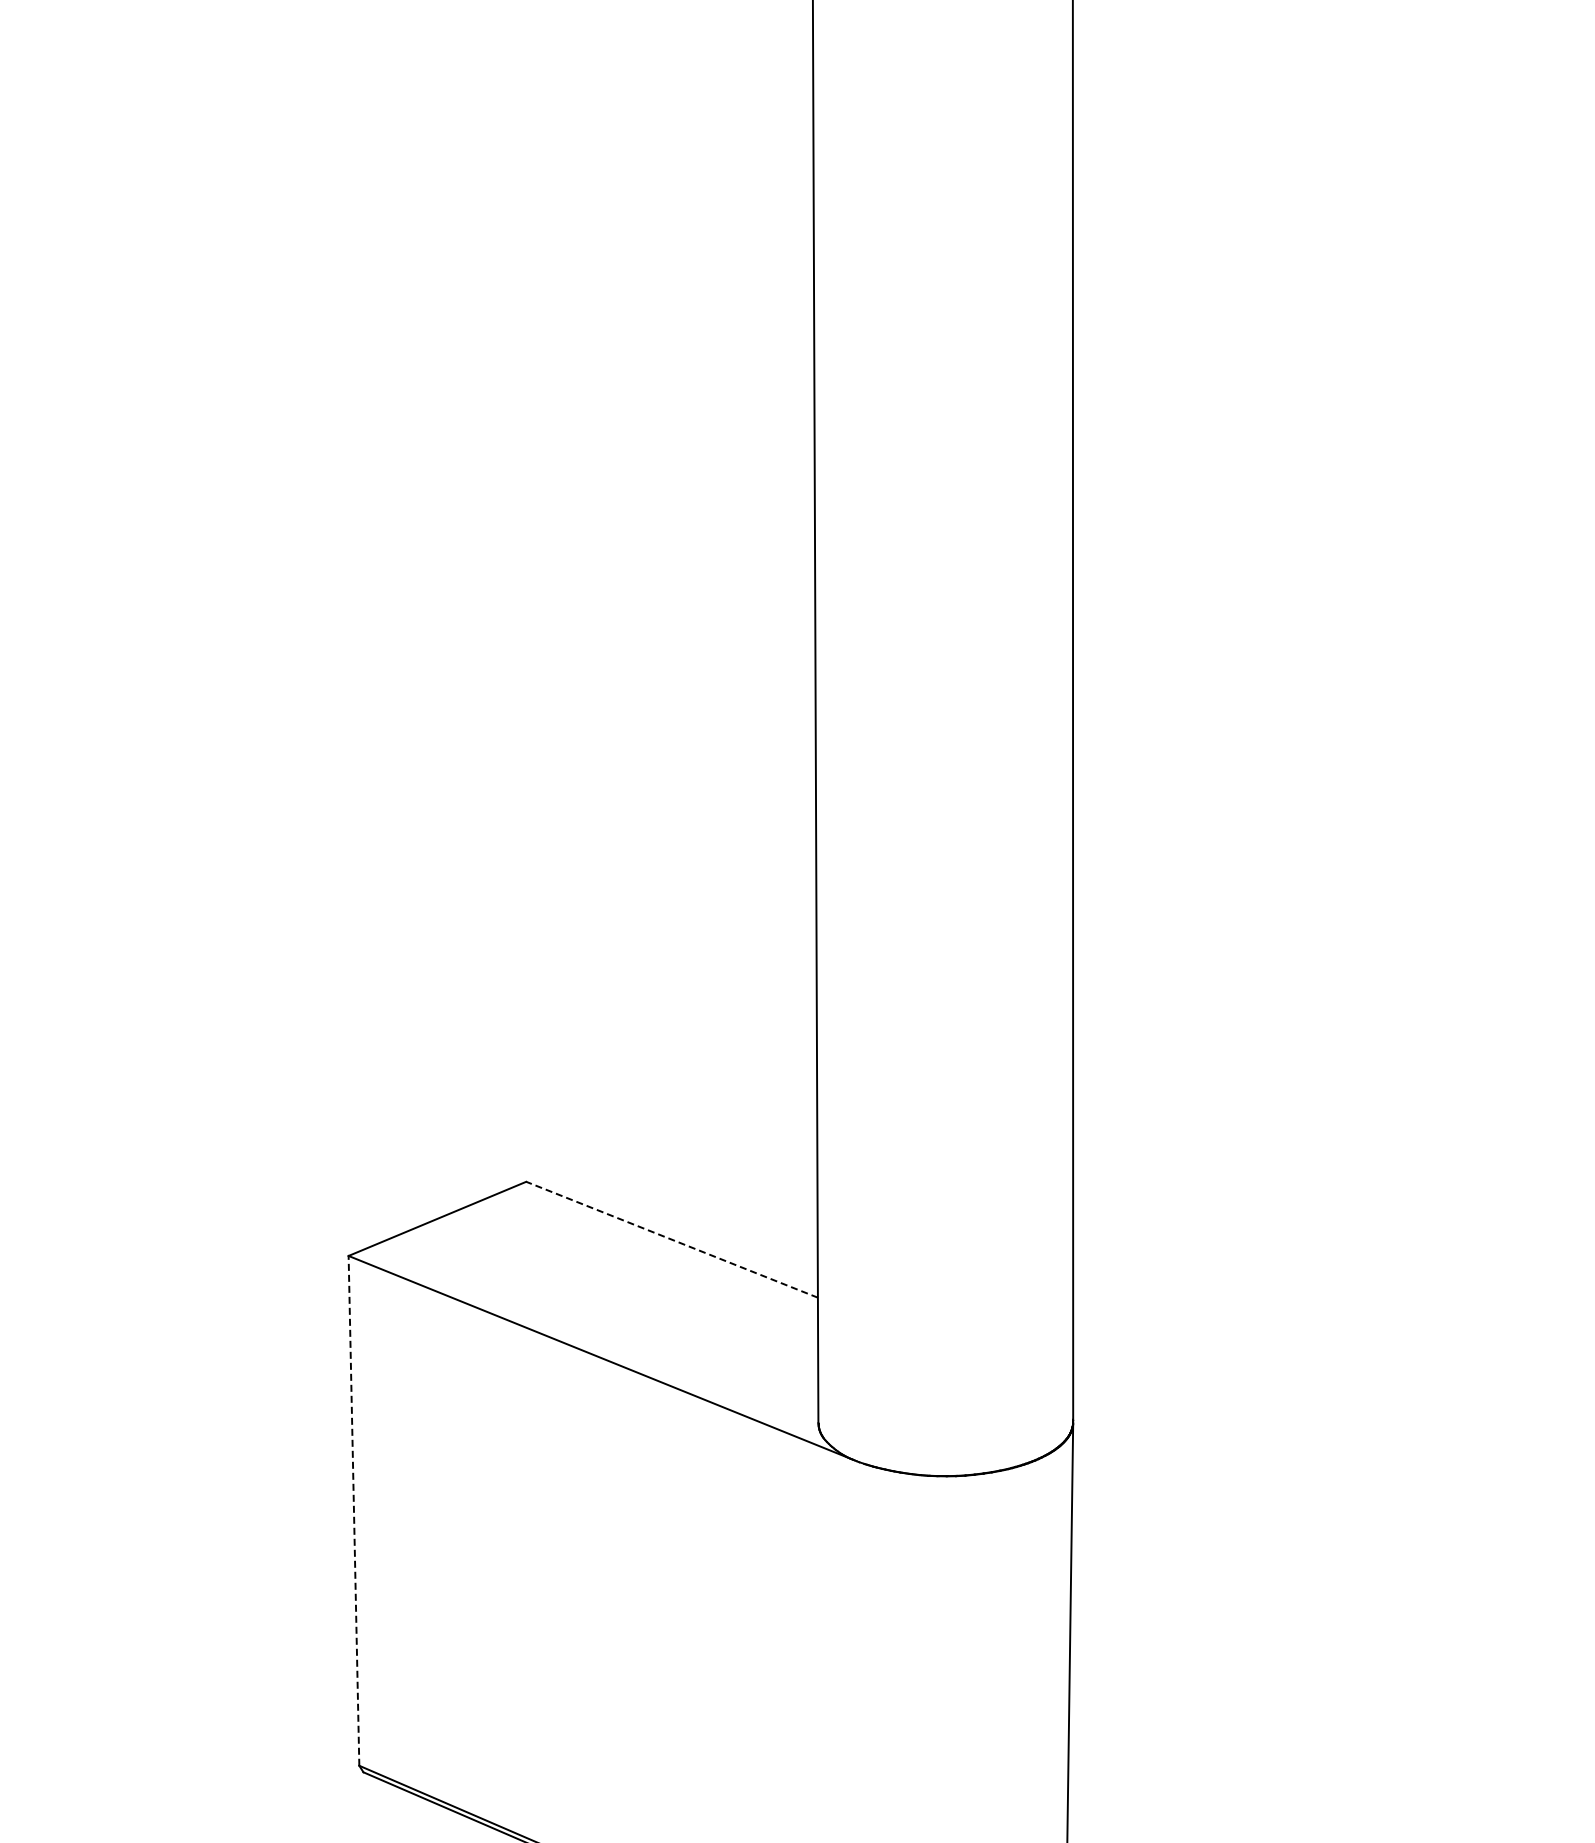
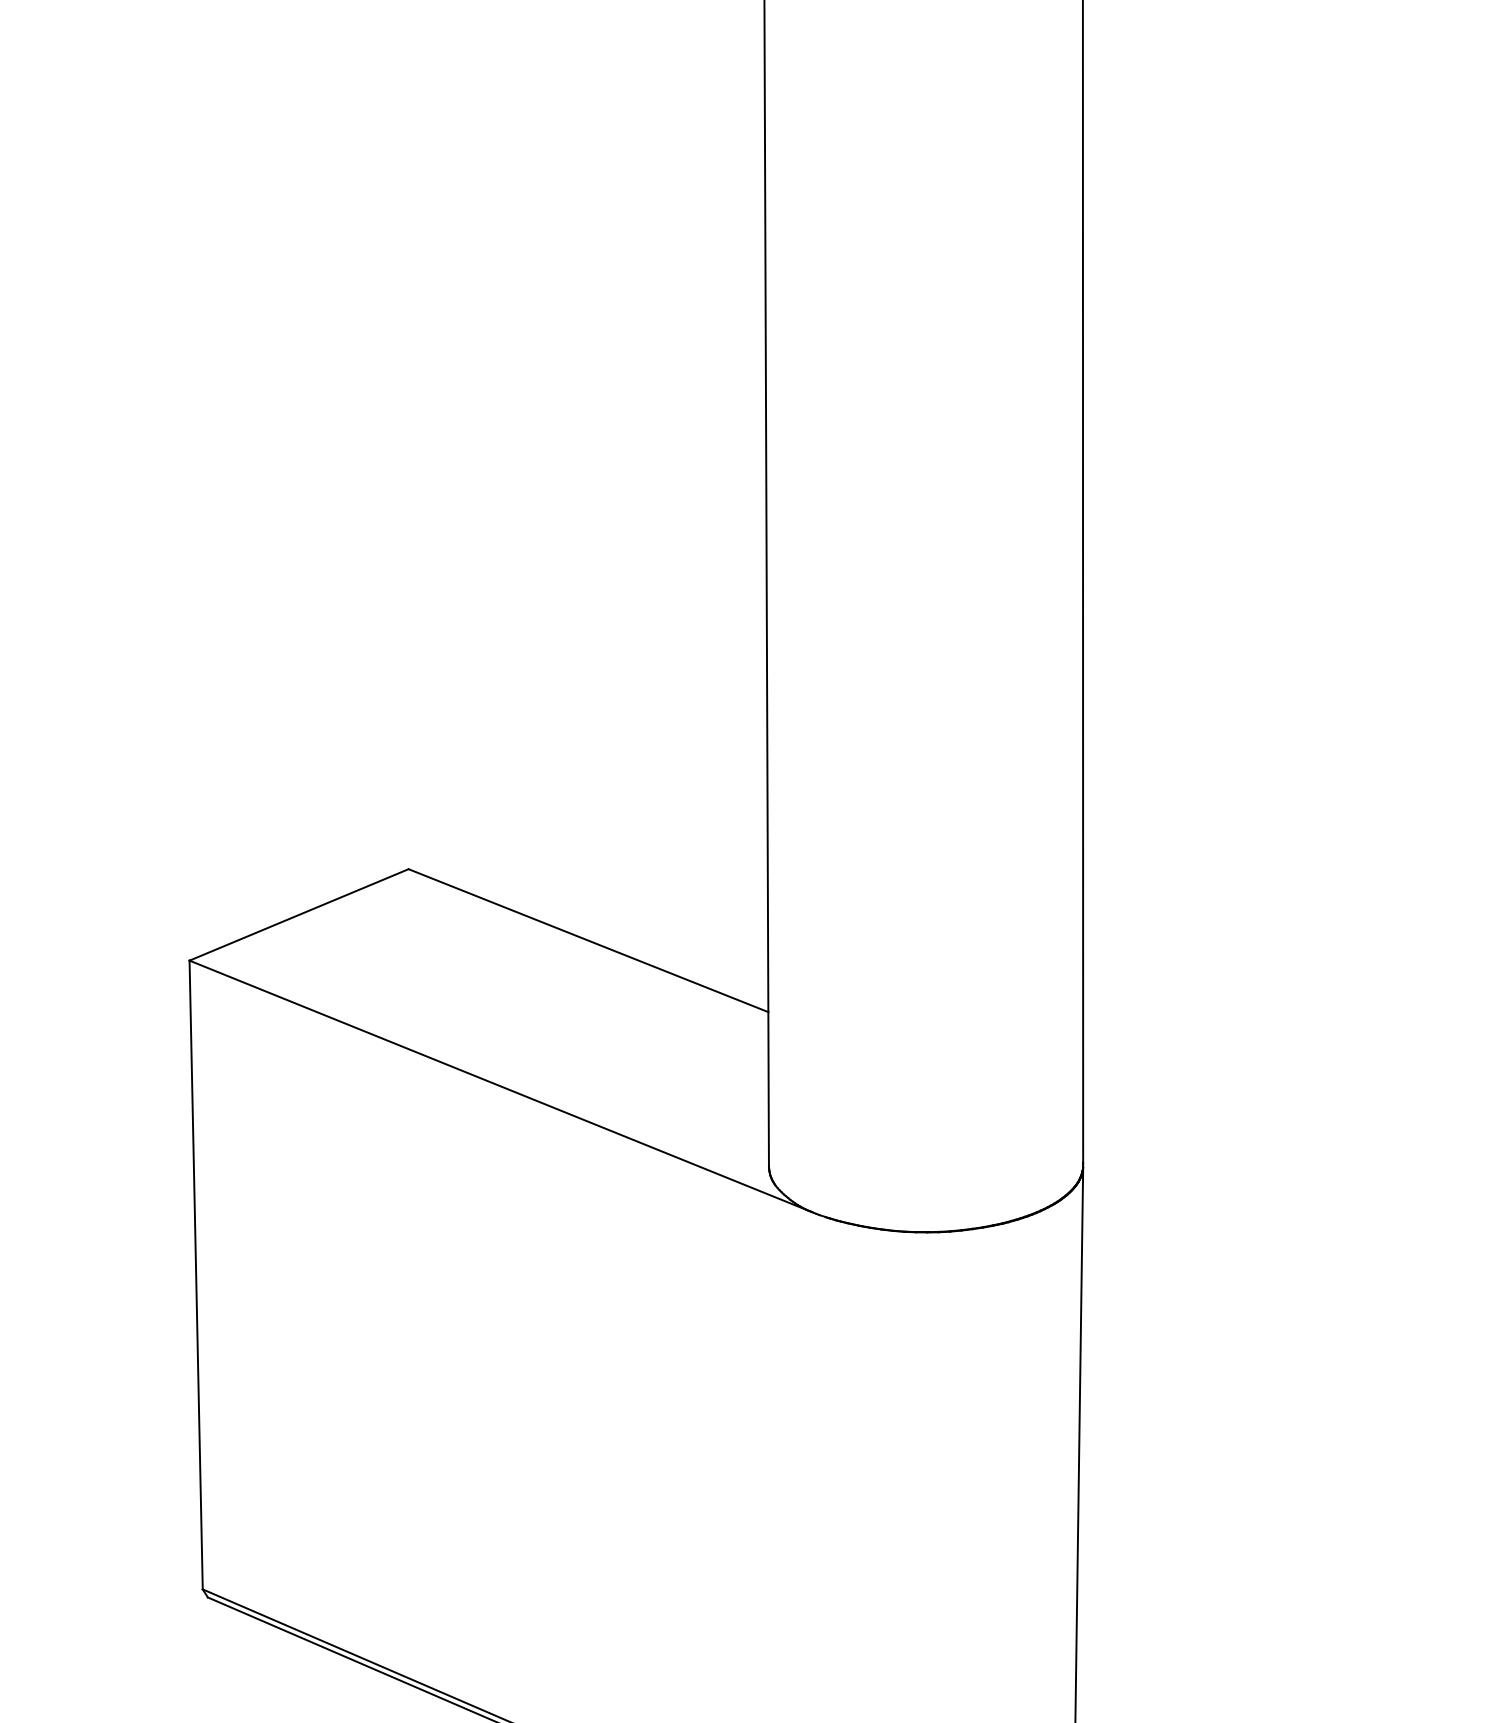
line: (672, 1239) -> (589, 940), dashed -> solid
line: (353, 1510) -> (195, 1274), dashed -> solid

